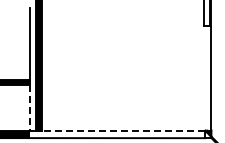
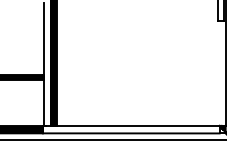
line: (30, 108) -> (44, 103), dashed -> solid
line: (123, 130) -> (137, 125), dashed -> solid

